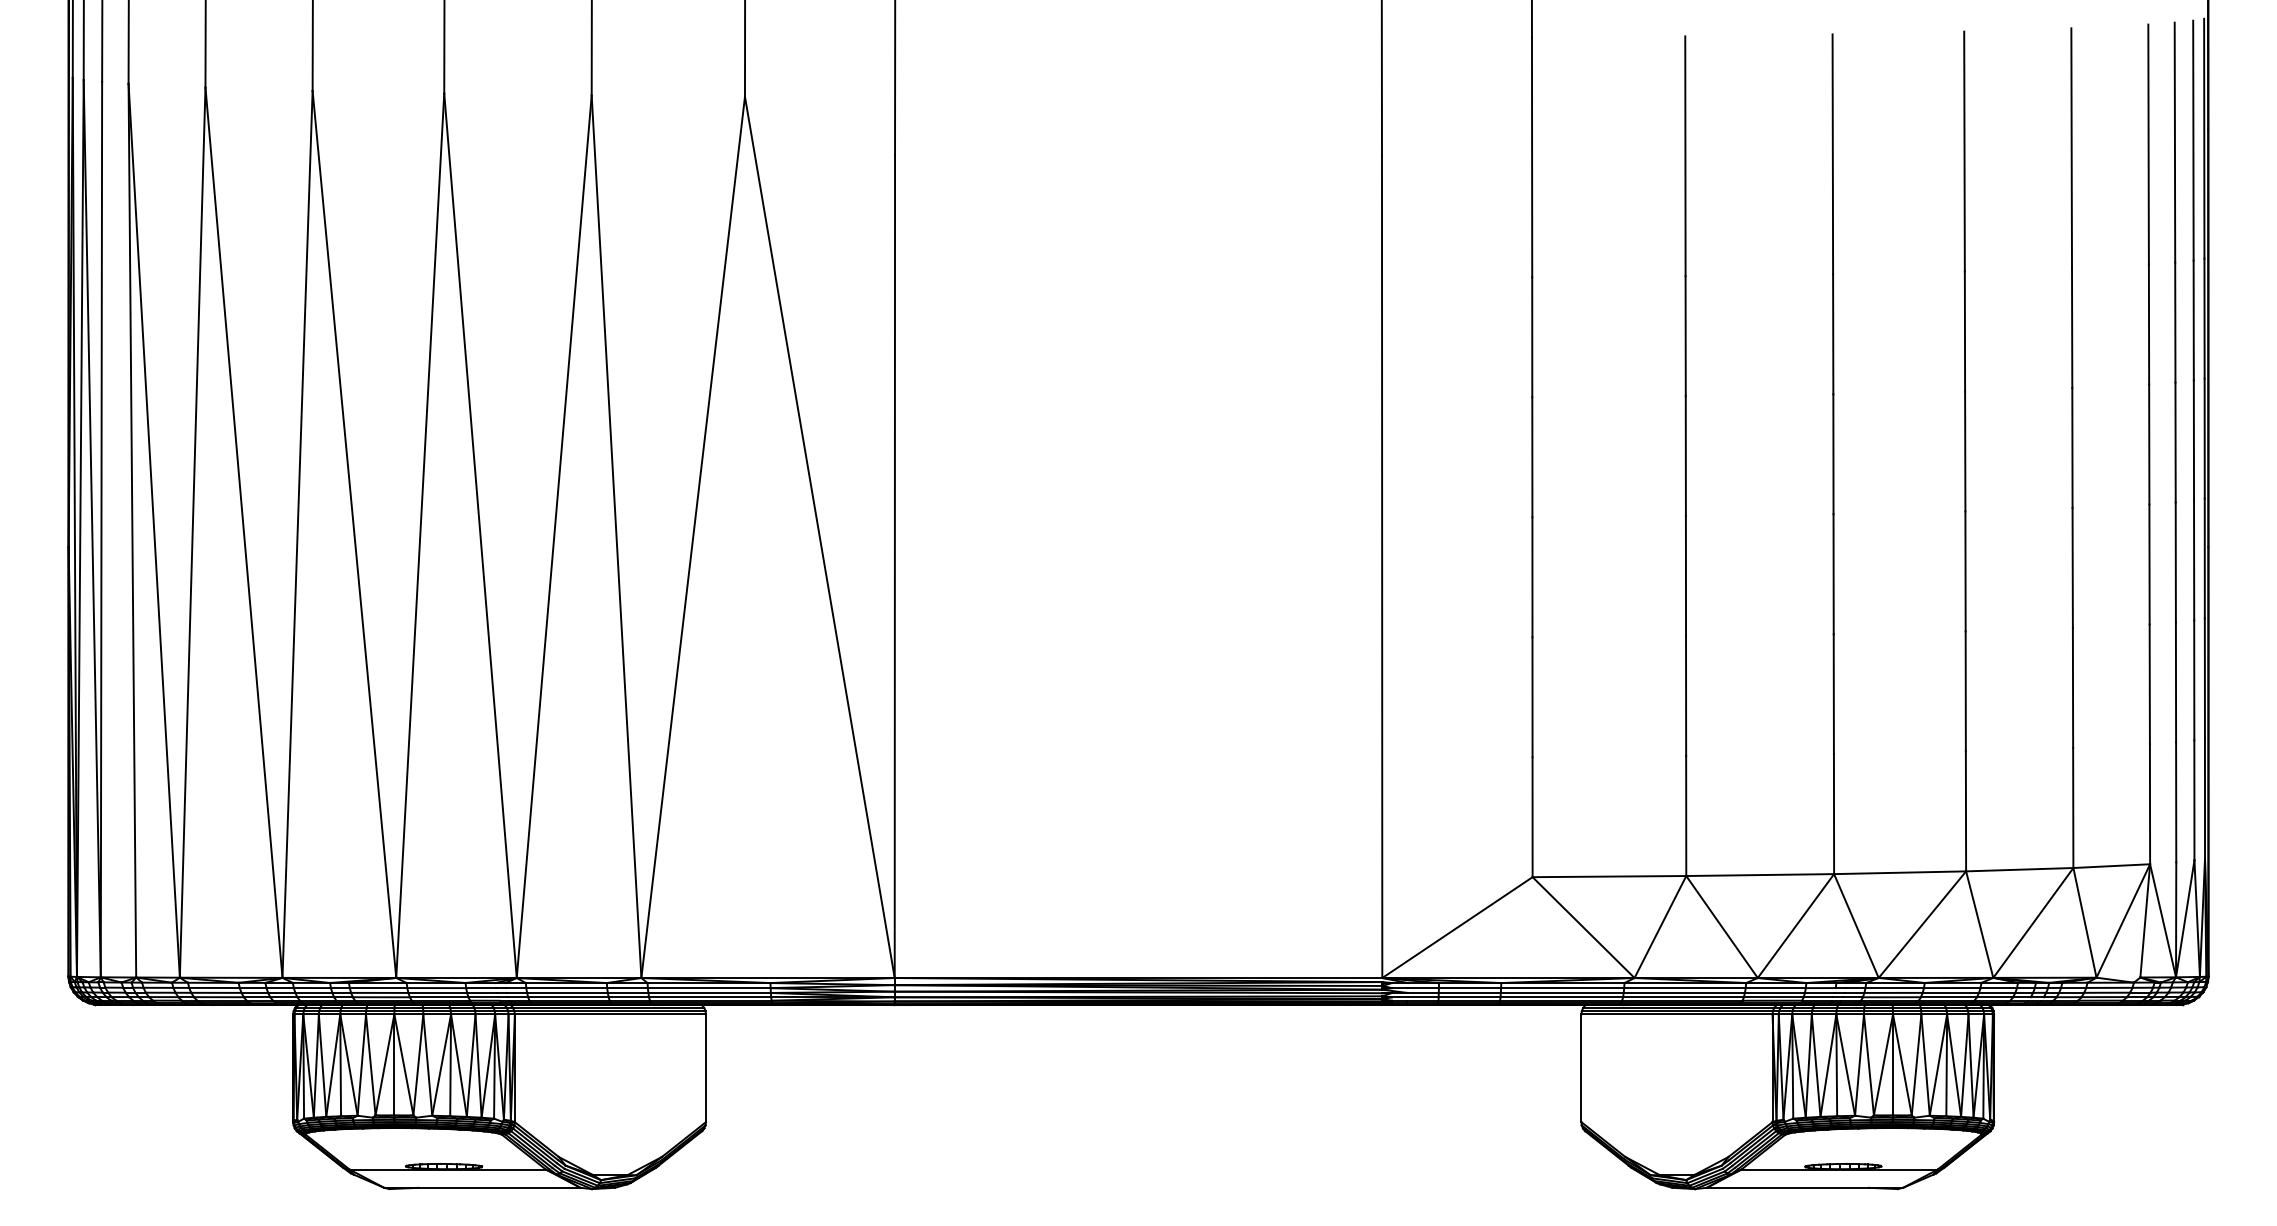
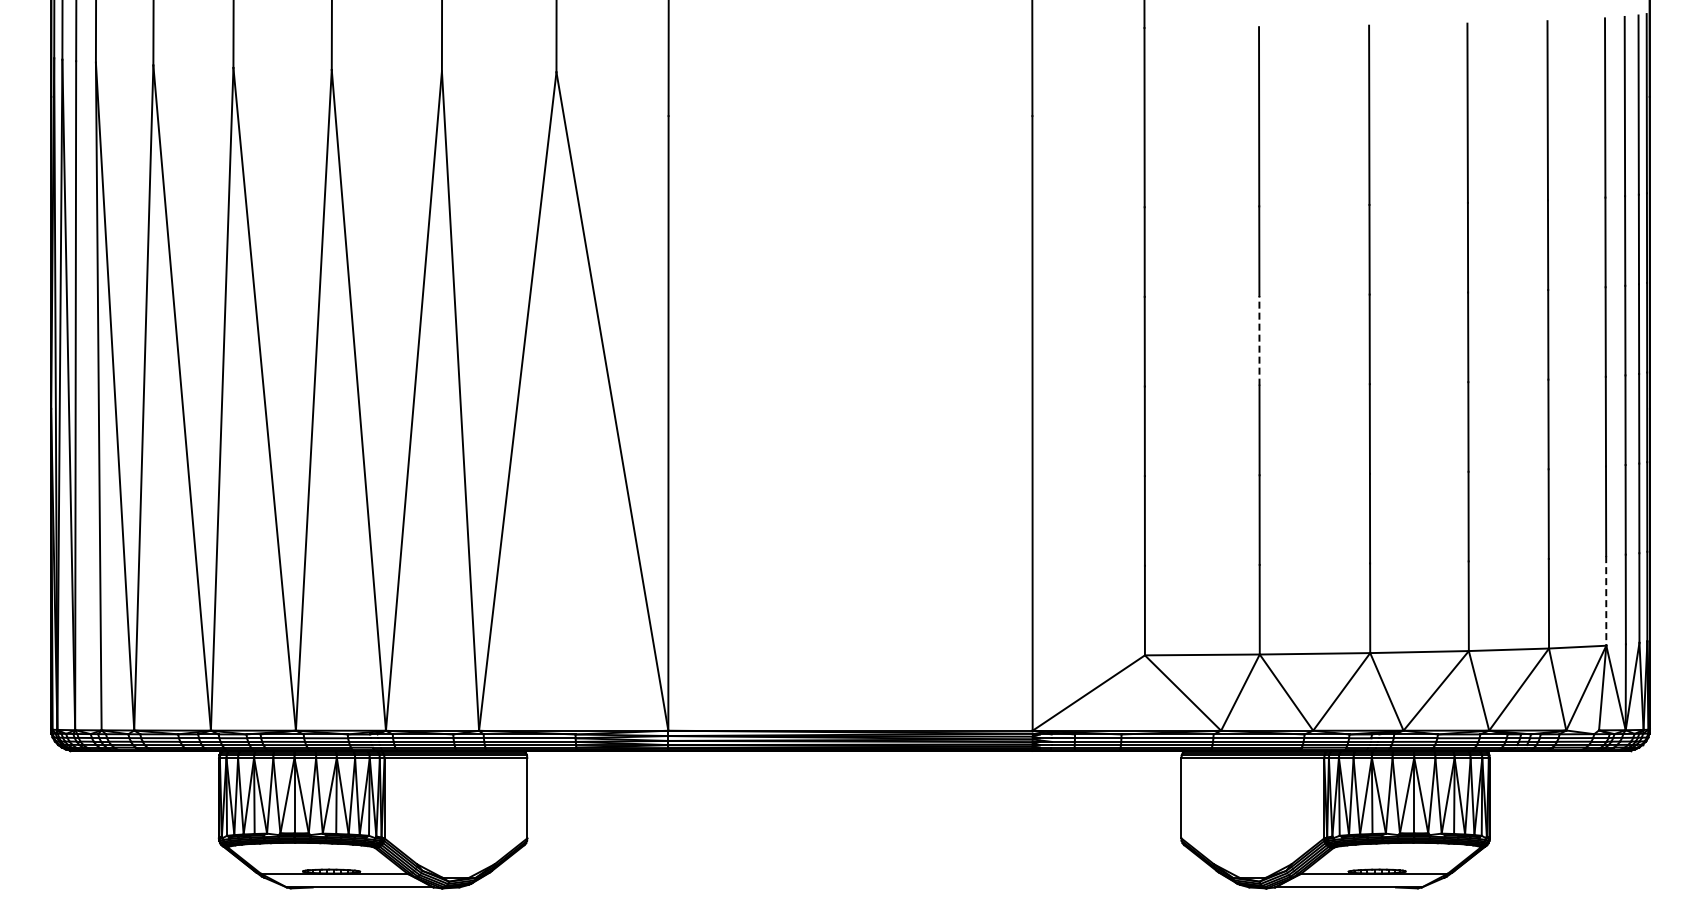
line: (1685, 455) -> (1259, 340), solid -> dashed
line: (2150, 803) -> (1606, 600), solid -> dashed

